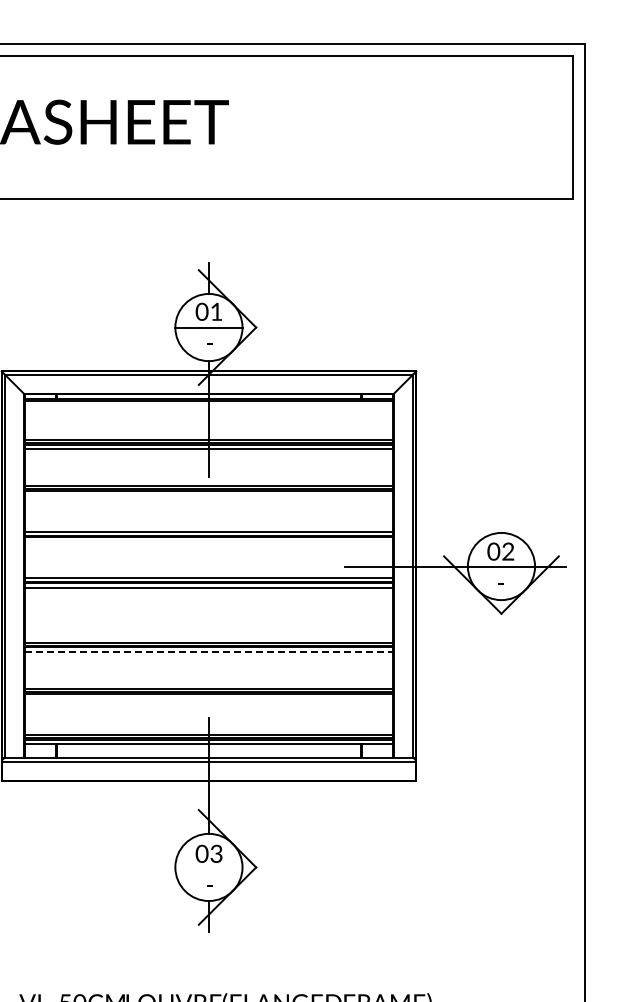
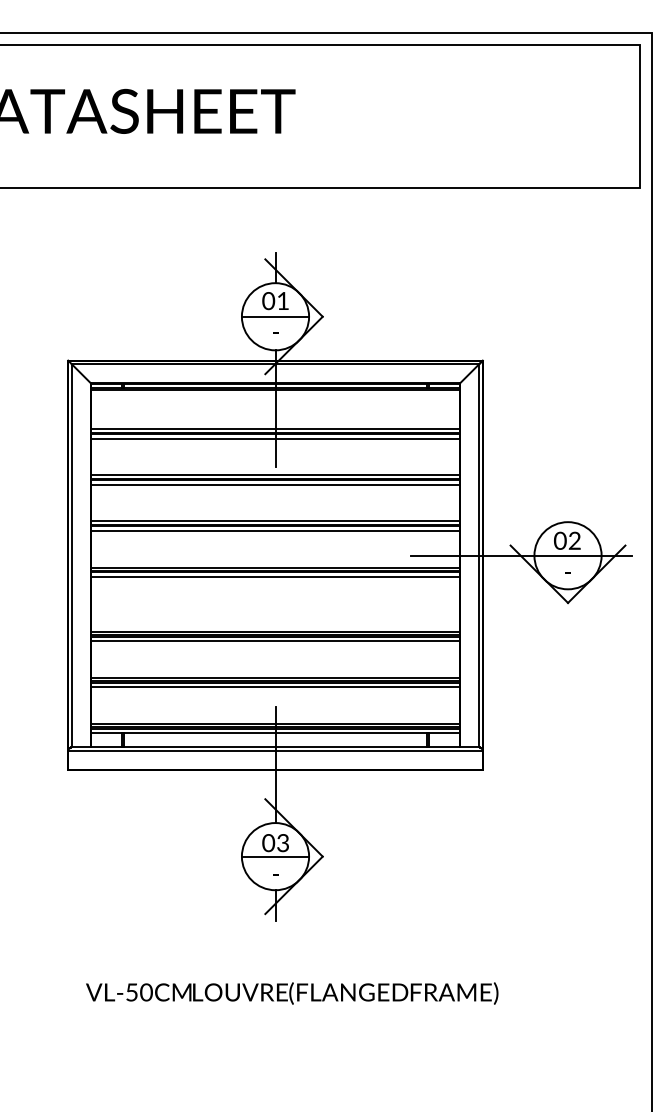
line: (208, 495) -> (275, 484), added
line: (208, 541) -> (275, 530), added
line: (209, 652) -> (276, 641), dashed -> solid
line: (208, 698) -> (275, 687), added
line: (208, 867) -> (275, 856), added

